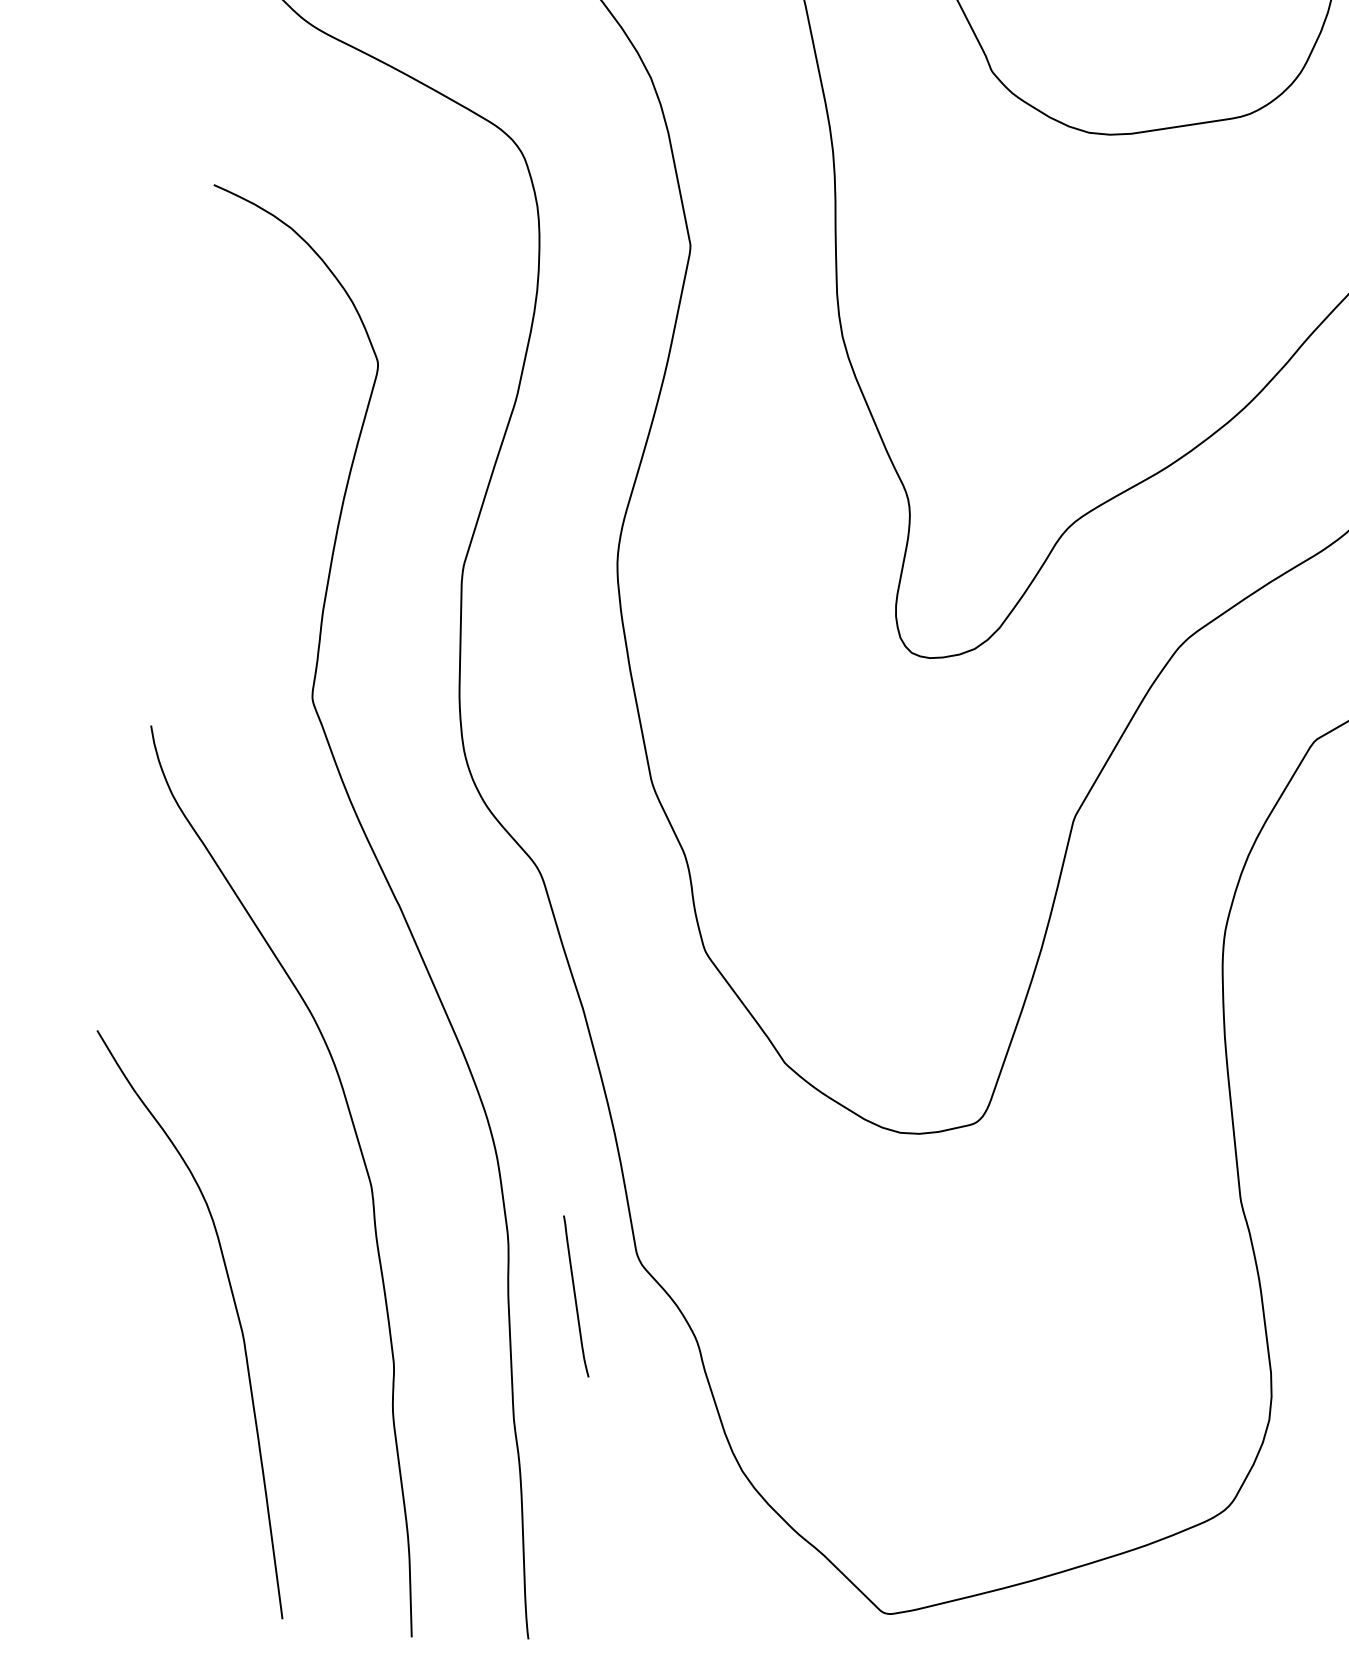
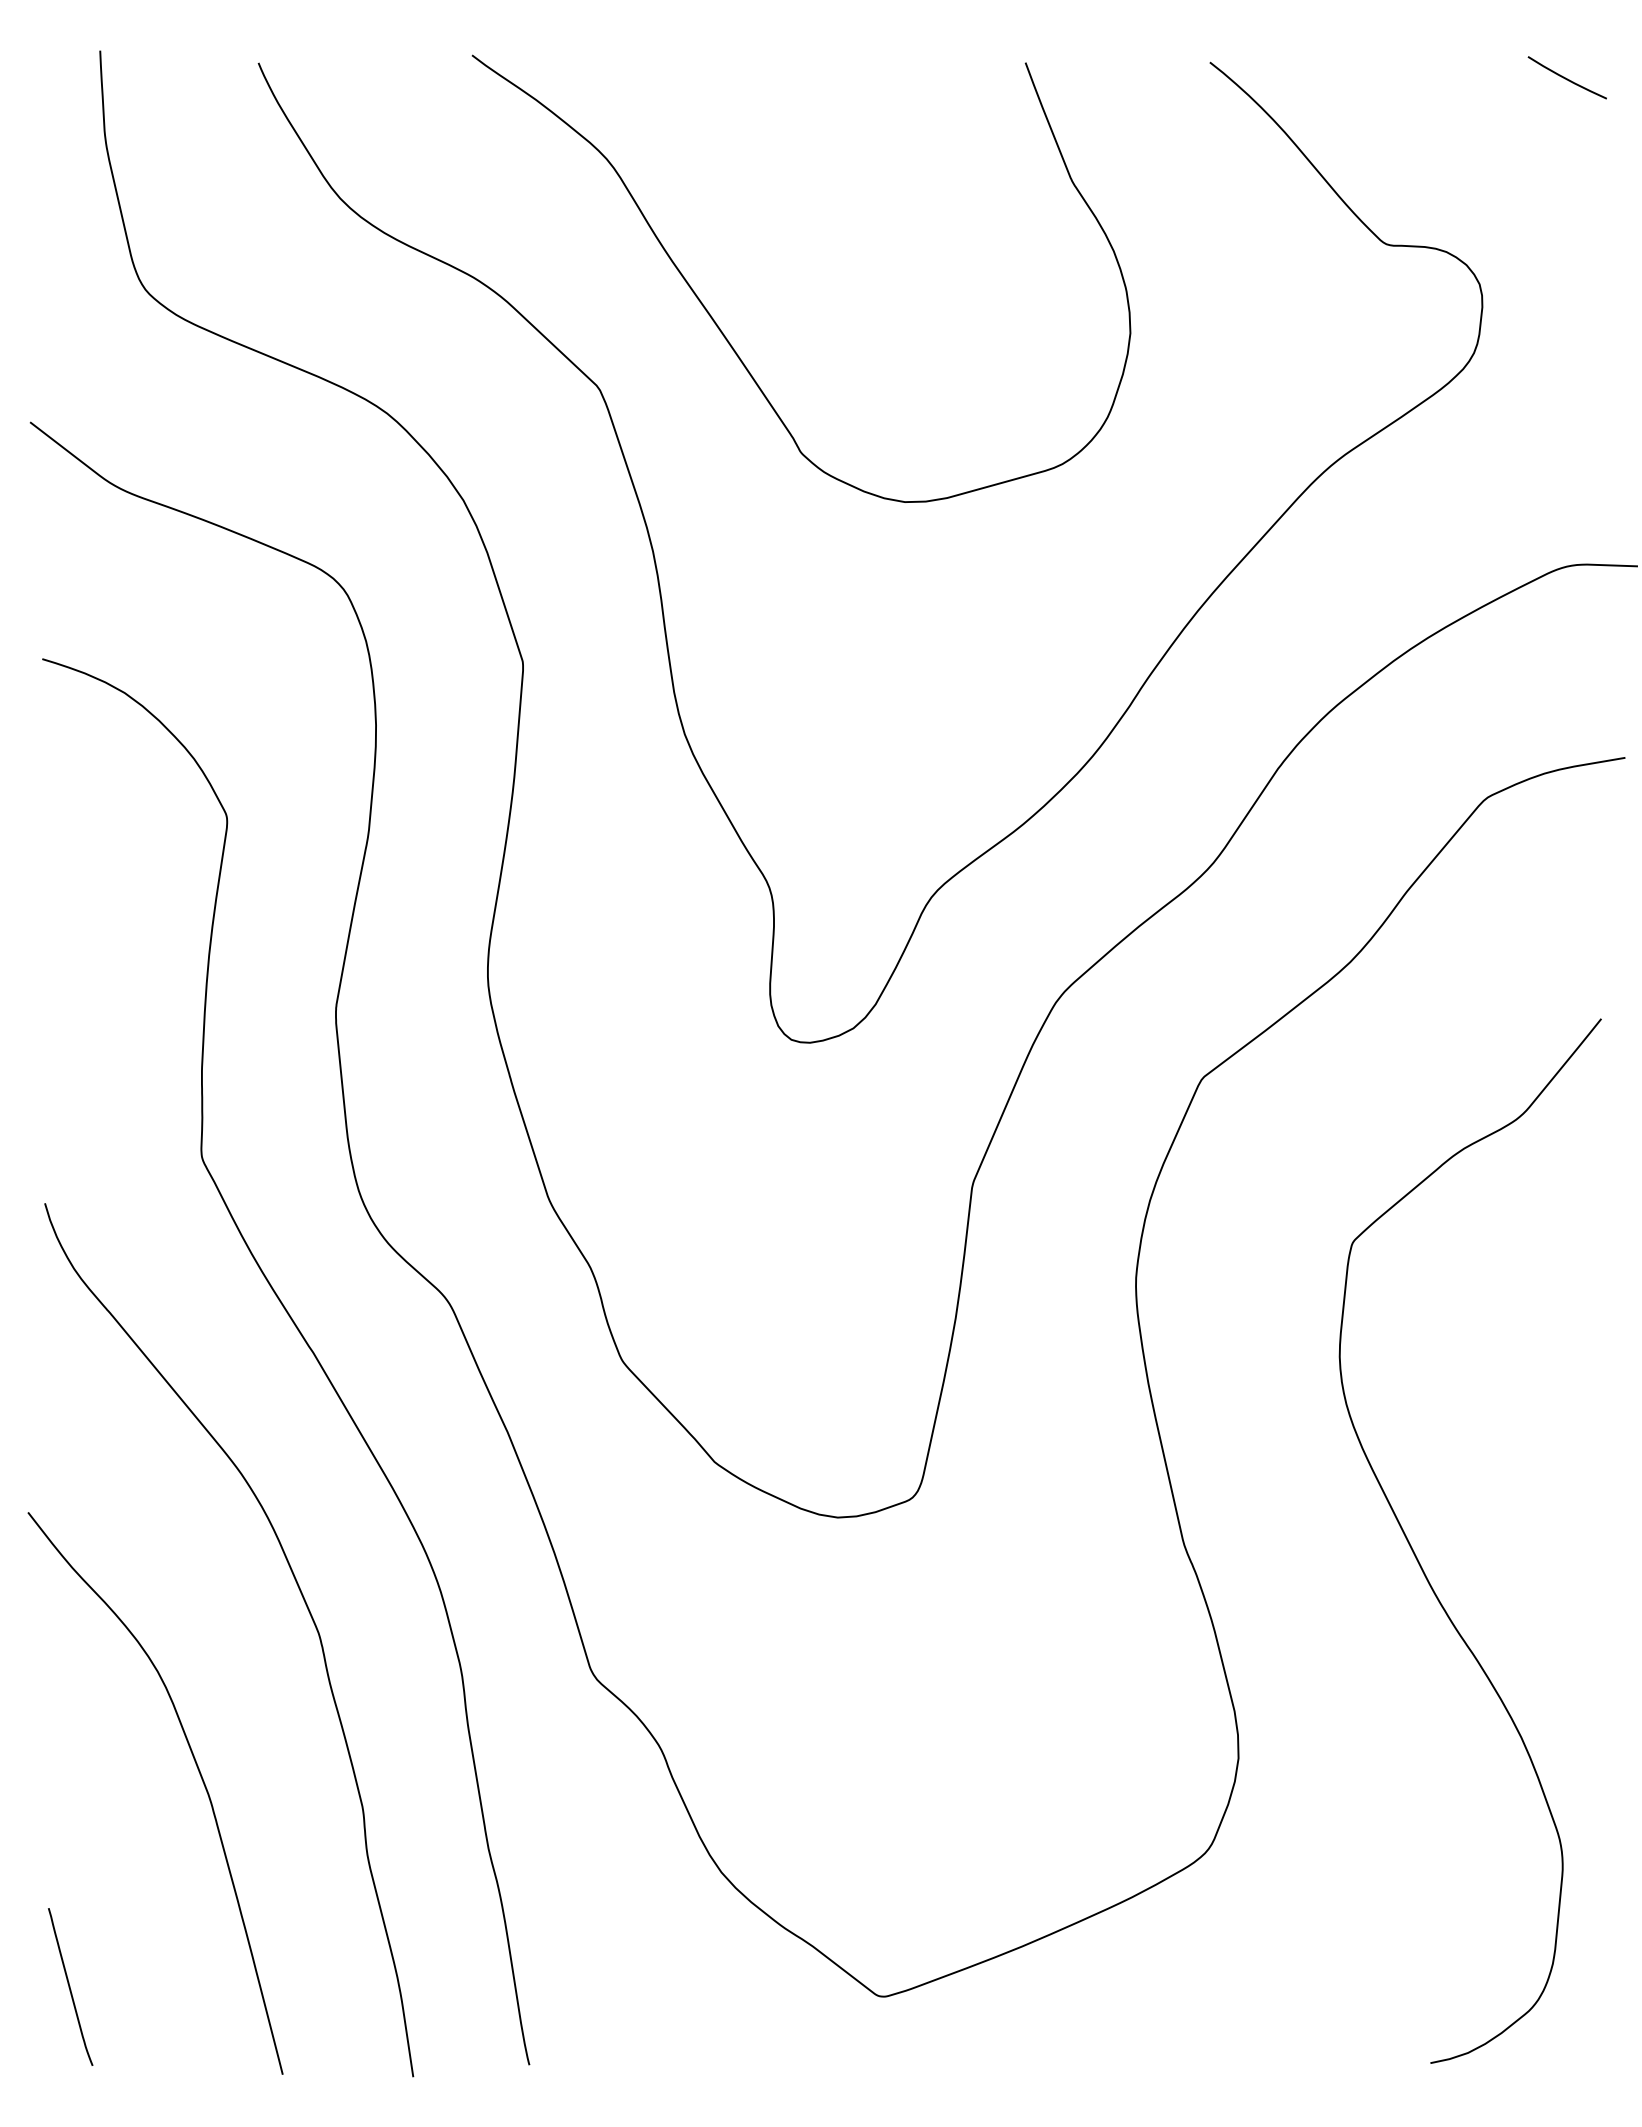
curve: (576, 1295) -> (70, 1986), moved

